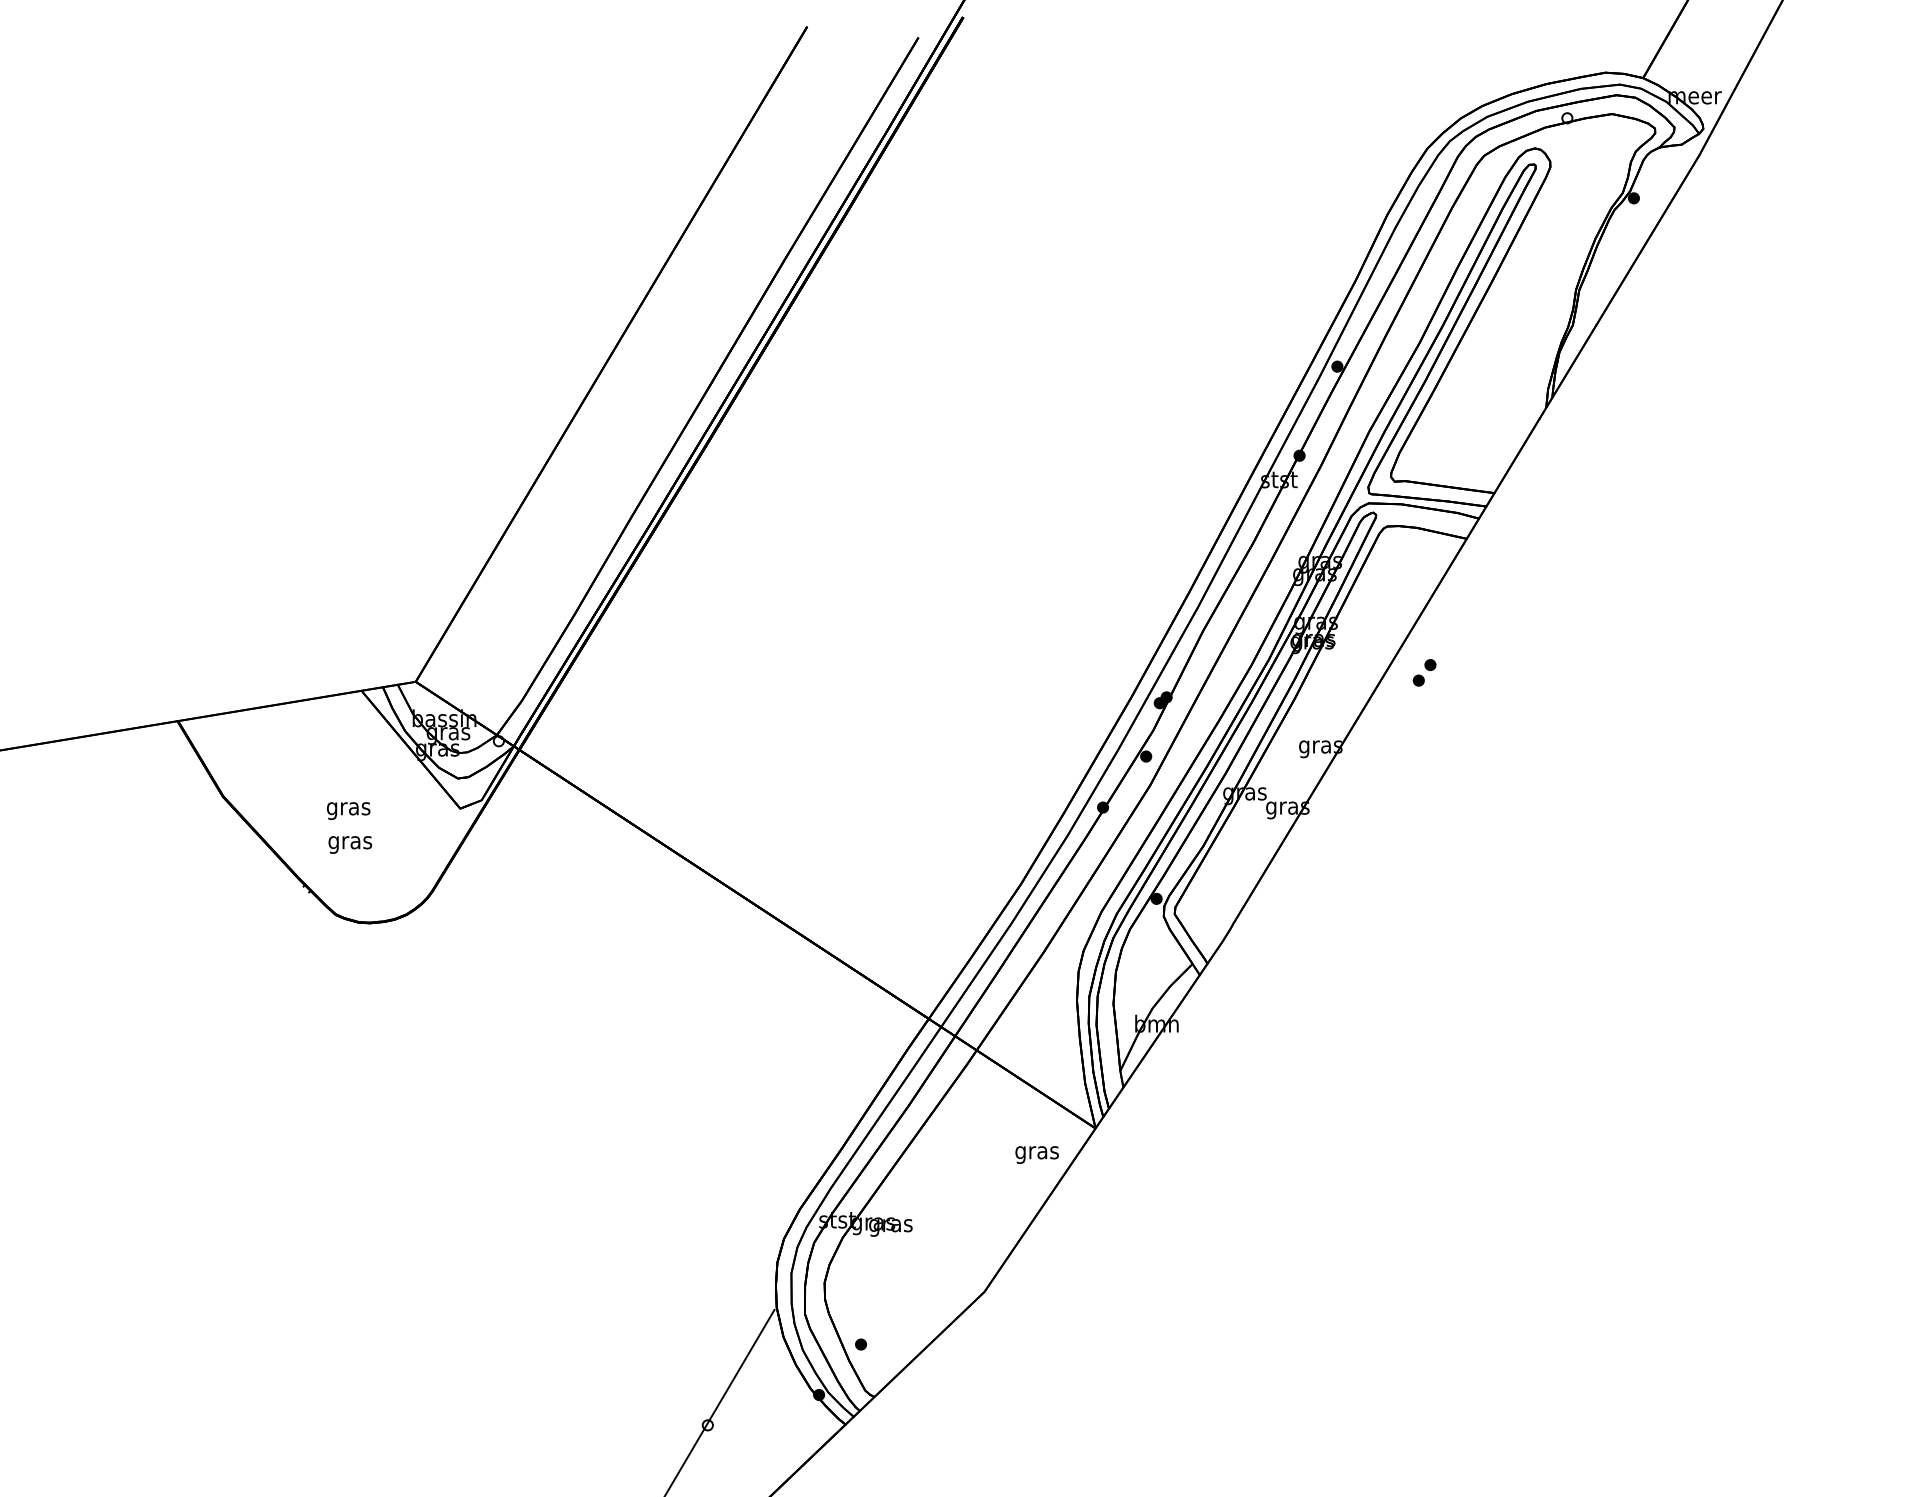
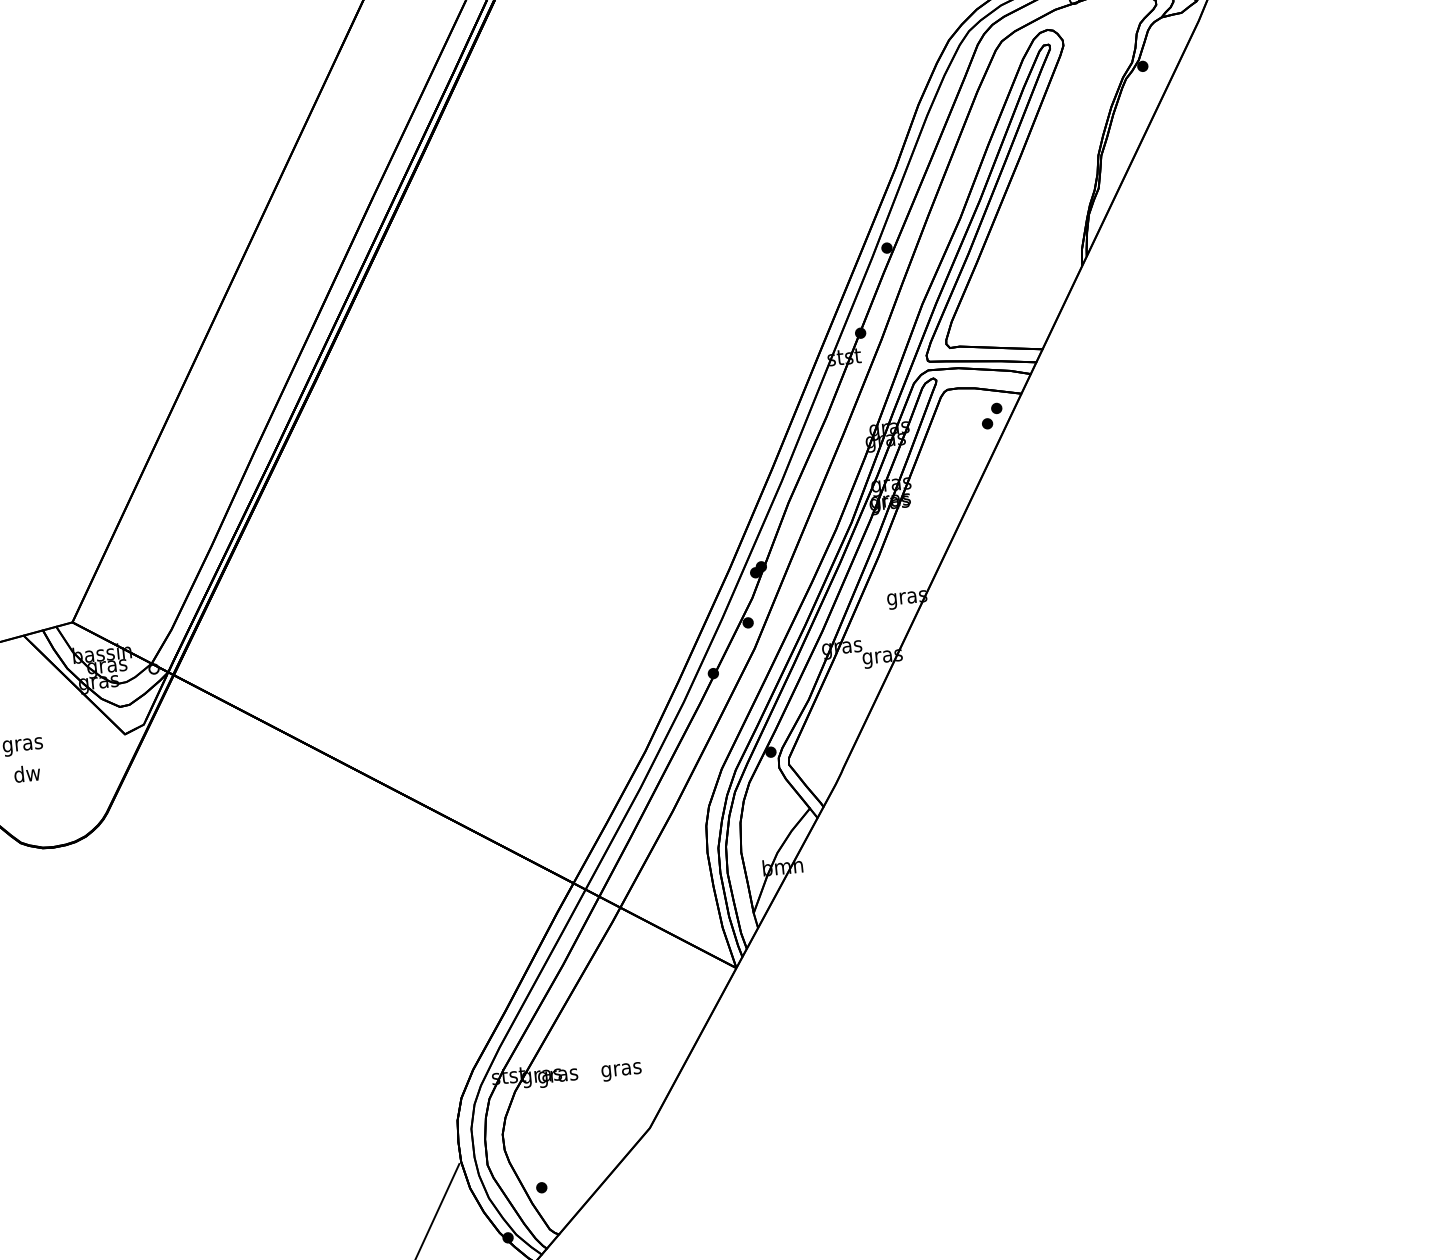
part: (1424, 672) -> (991, 415), moved
text: (350, 842) -> (27, 775), gras -> dw
text: (1036, 1154) -> (621, 1071), moved

